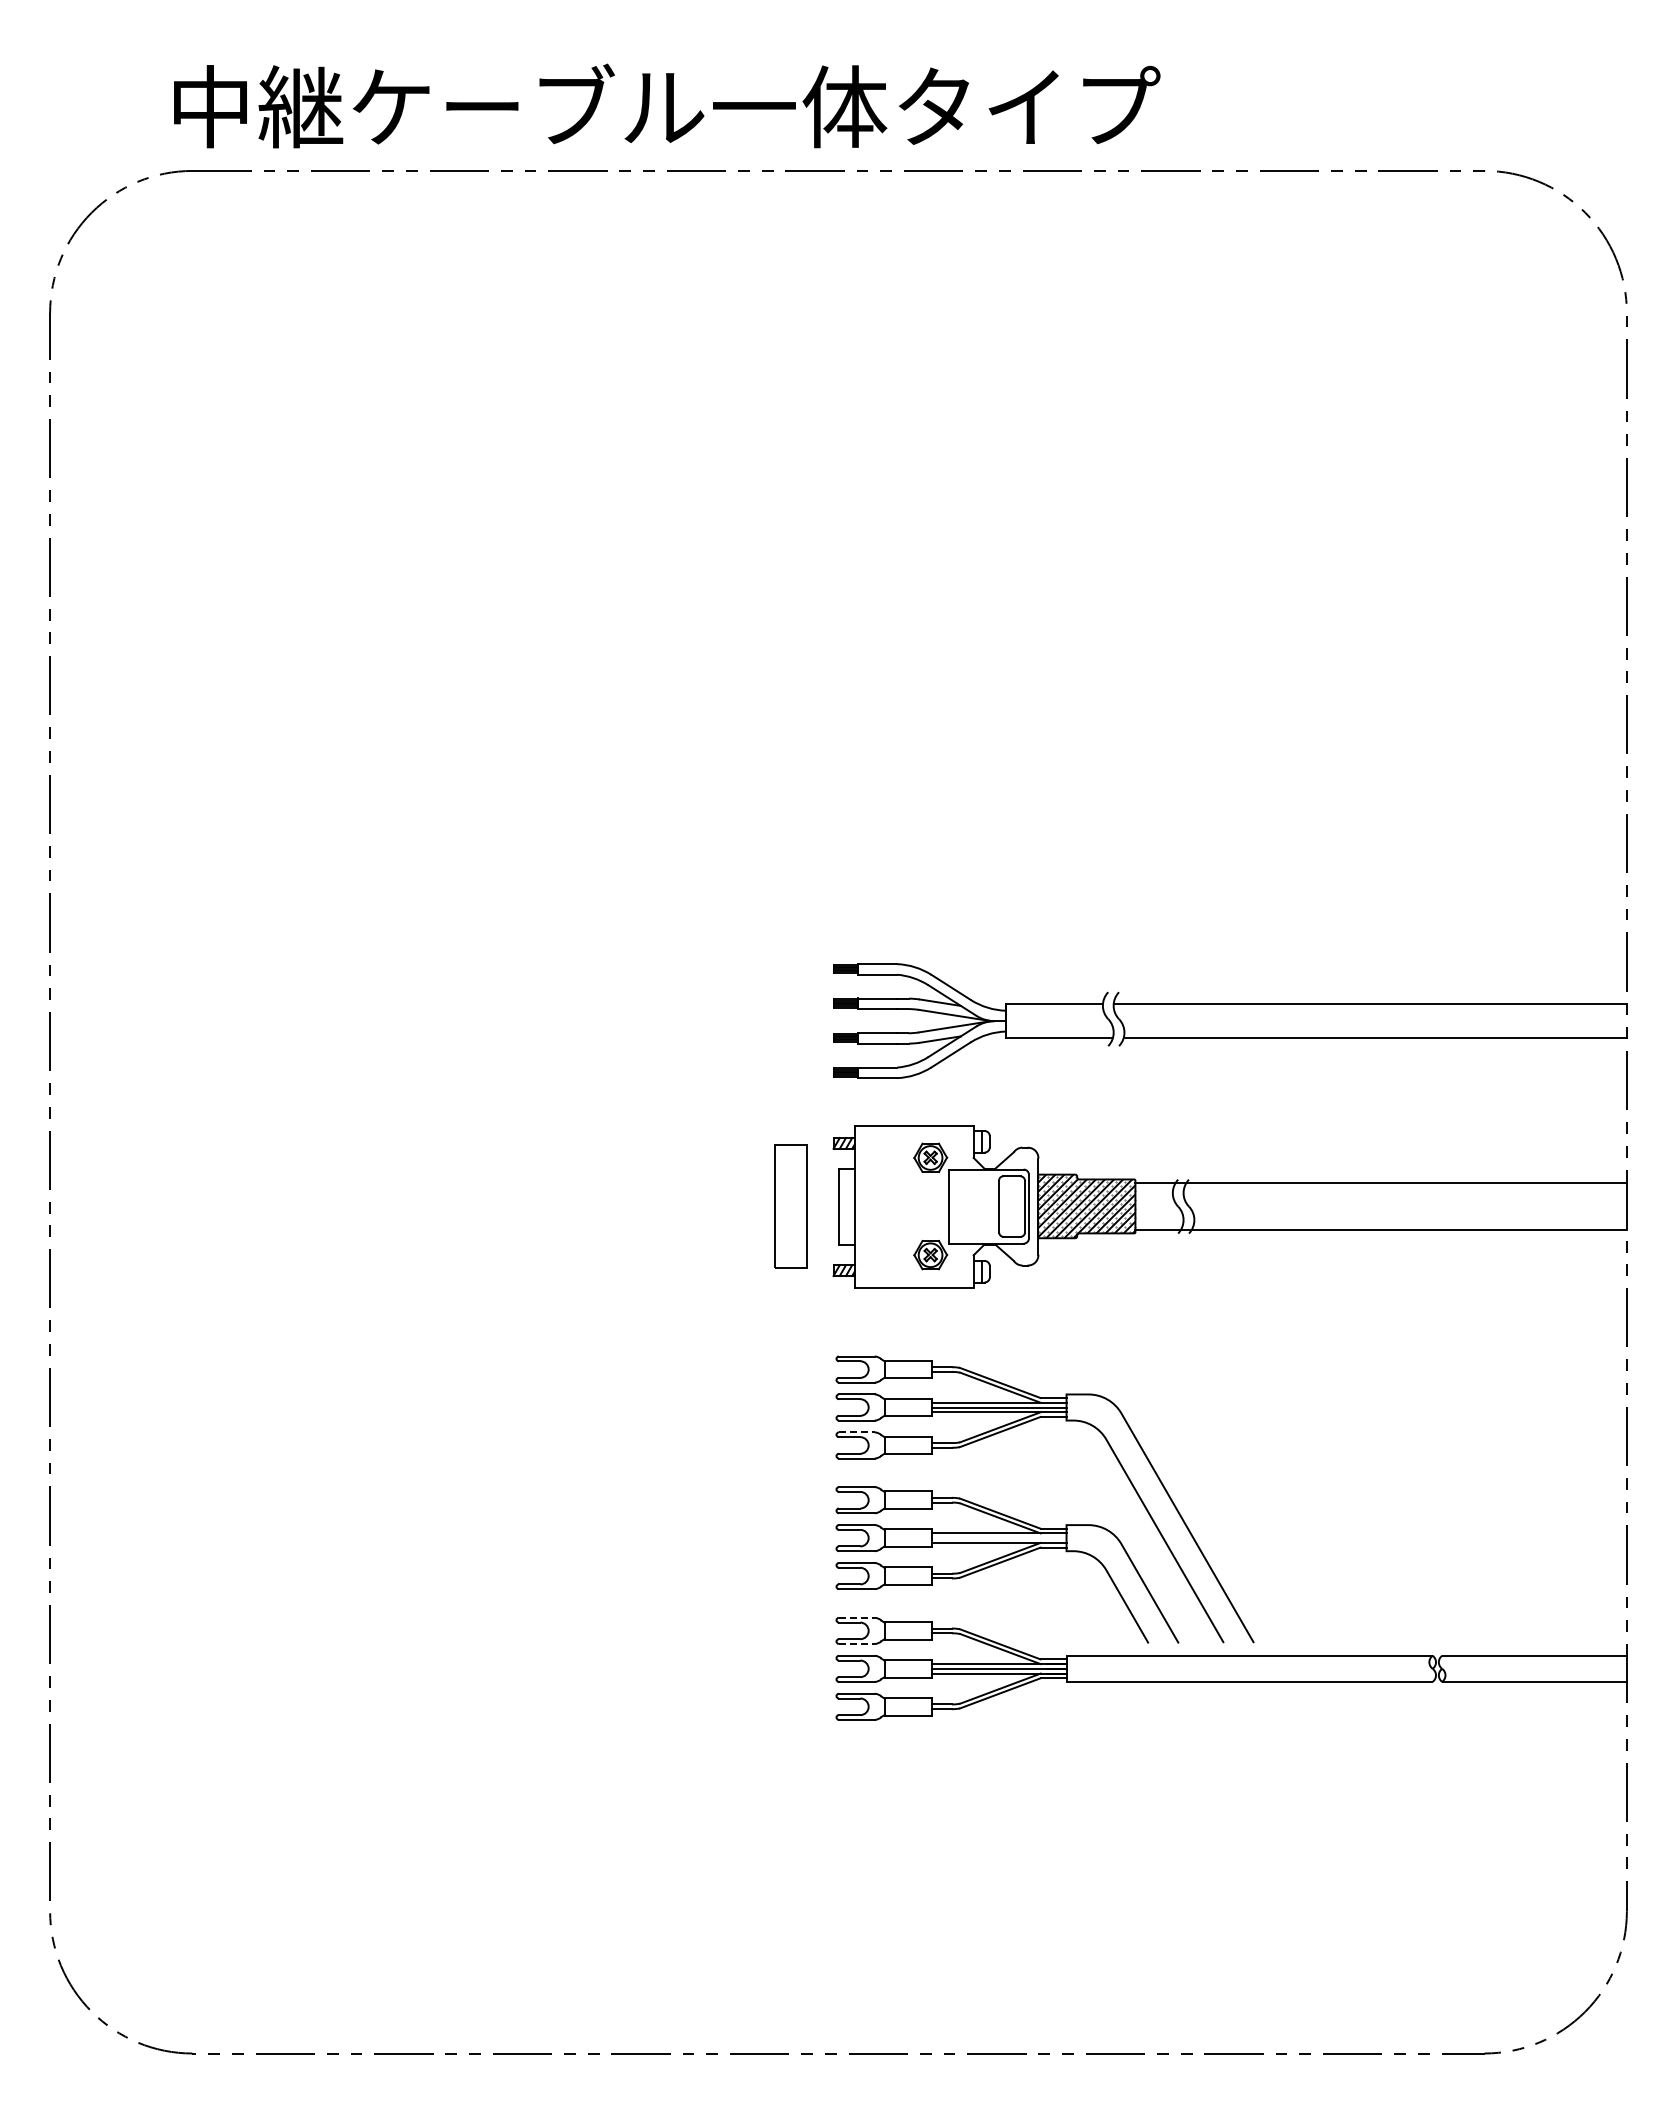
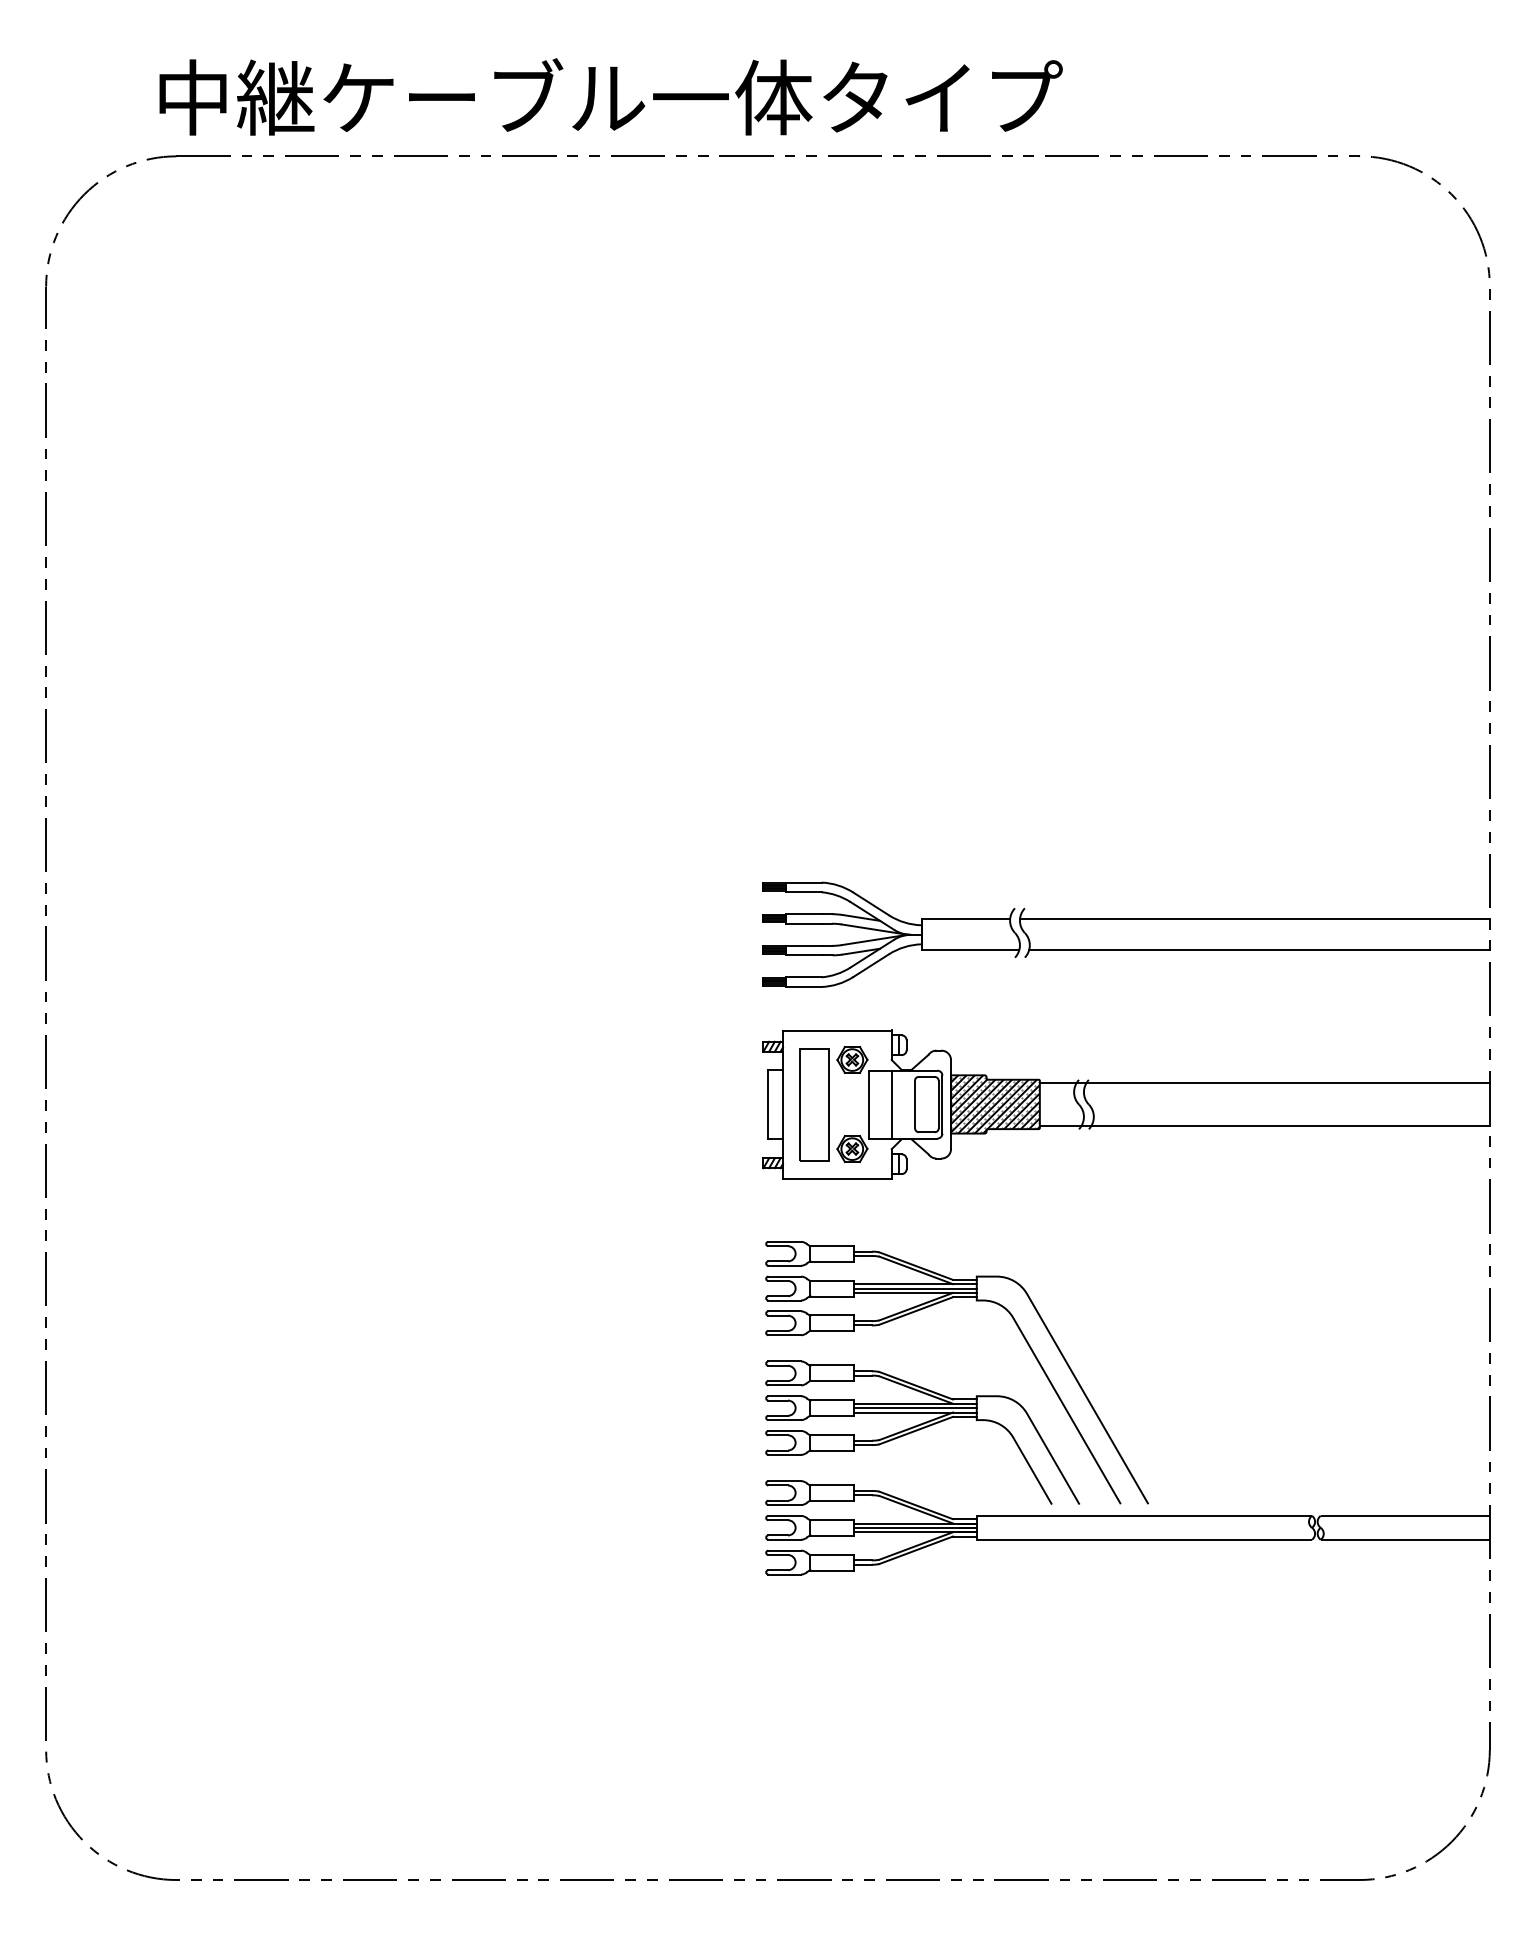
part: (790, 1206) -> (813, 1104), moved
line: (973, 1206) -> (891, 1104), added
line: (856, 1432) -> (784, 1311), dashed -> solid
line: (999, 1538) -> (915, 1408), added
line: (856, 1617) -> (784, 1480), dashed -> solid
line: (856, 1643) -> (784, 1504), dashed -> solid

